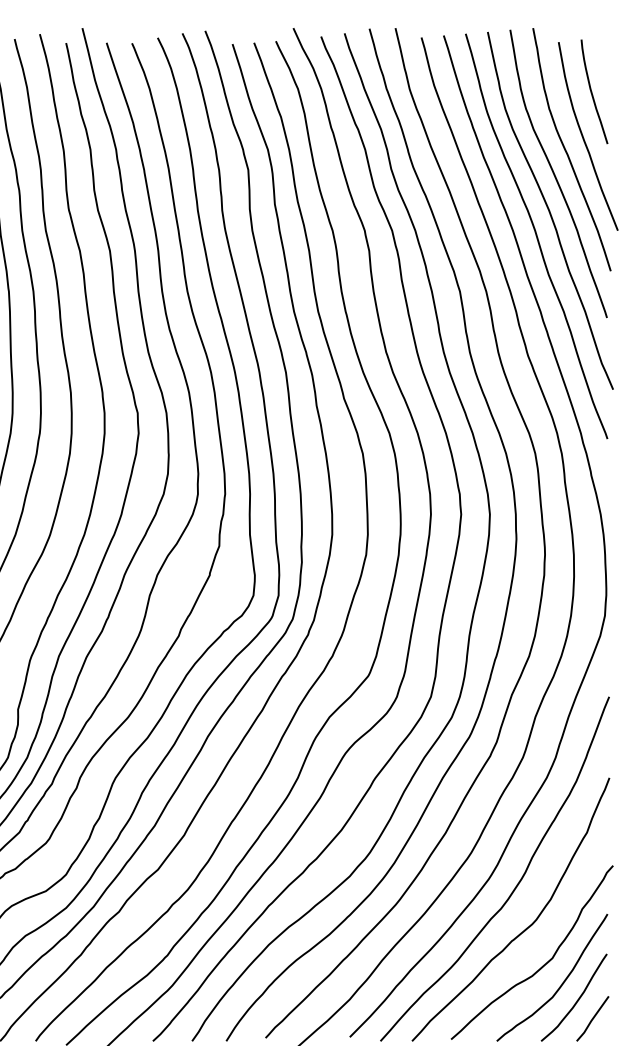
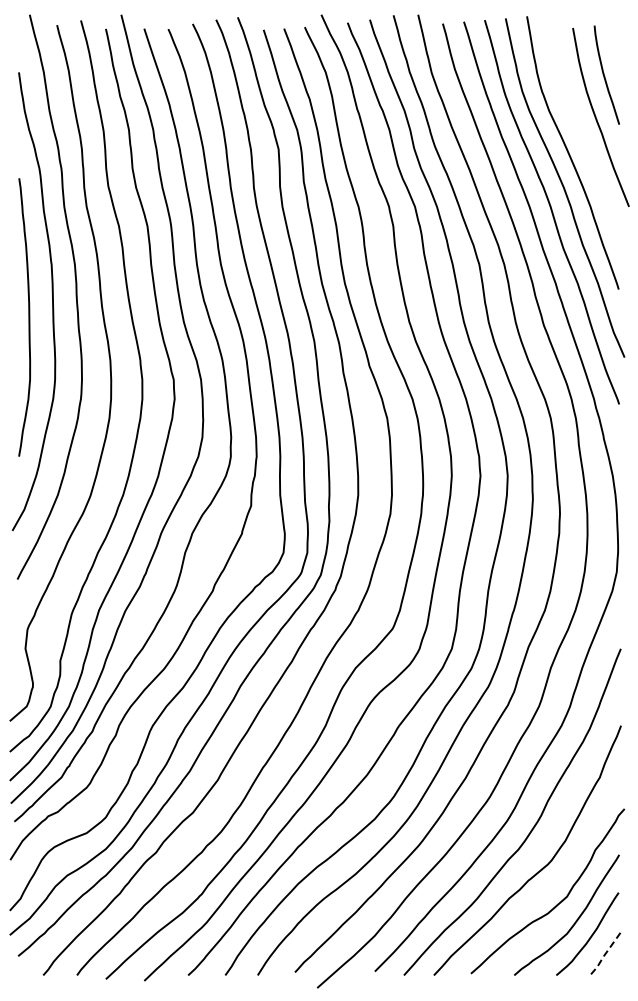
curve: (567, 152) -> (581, 132), removed
line: (591, 1020) -> (604, 955), solid -> dashed

